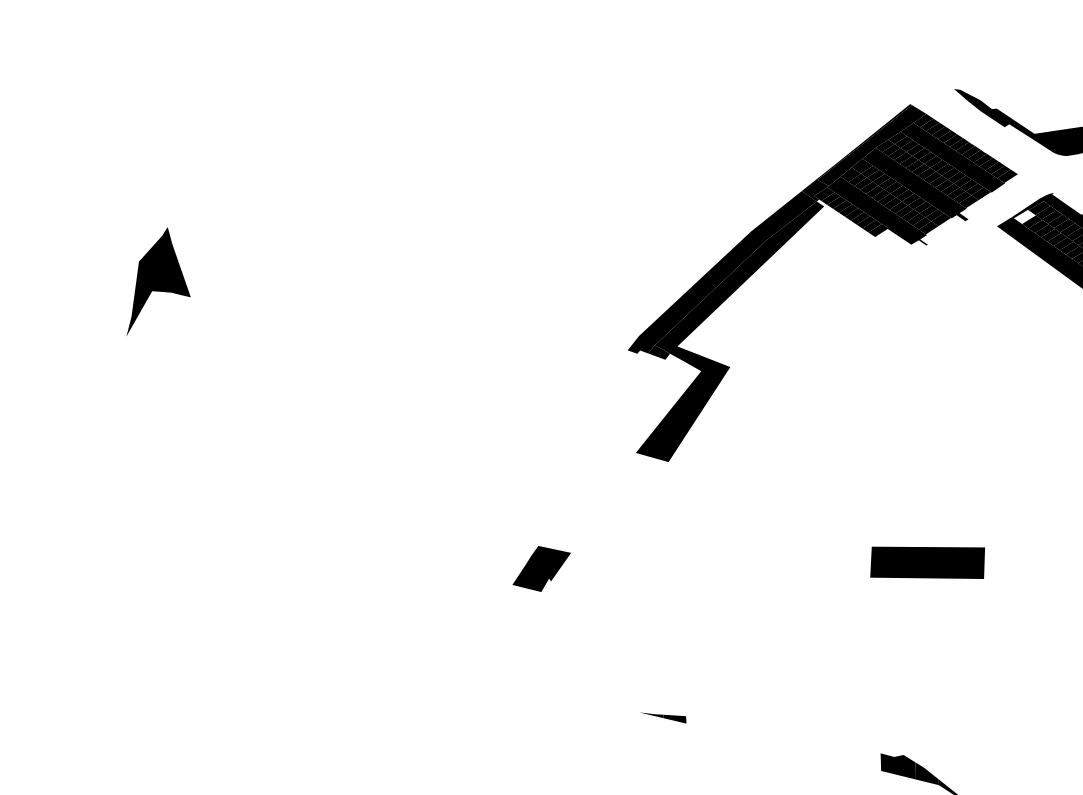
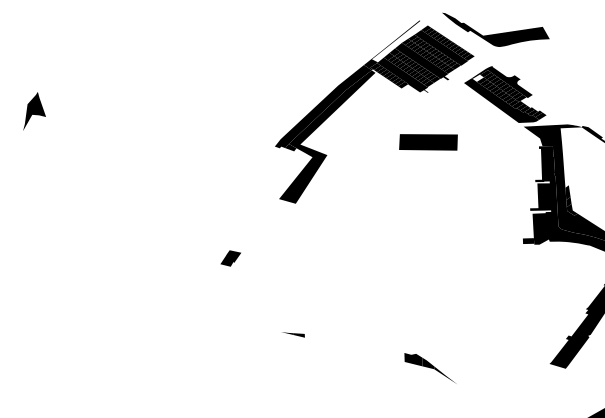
fill: (871, 145) -> (399, 41), removed
part: (158, 281) -> (34, 111), size x0.7
part: (927, 563) -> (428, 142), moved
part: (541, 568) -> (230, 258), size x0.7

